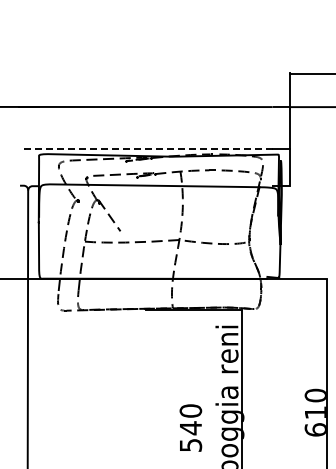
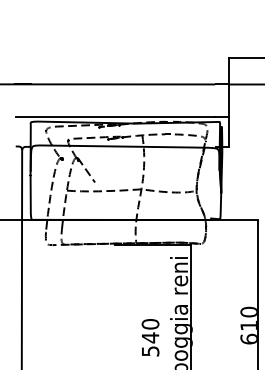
line: (145, 148) -> (114, 117), dashed -> solid

